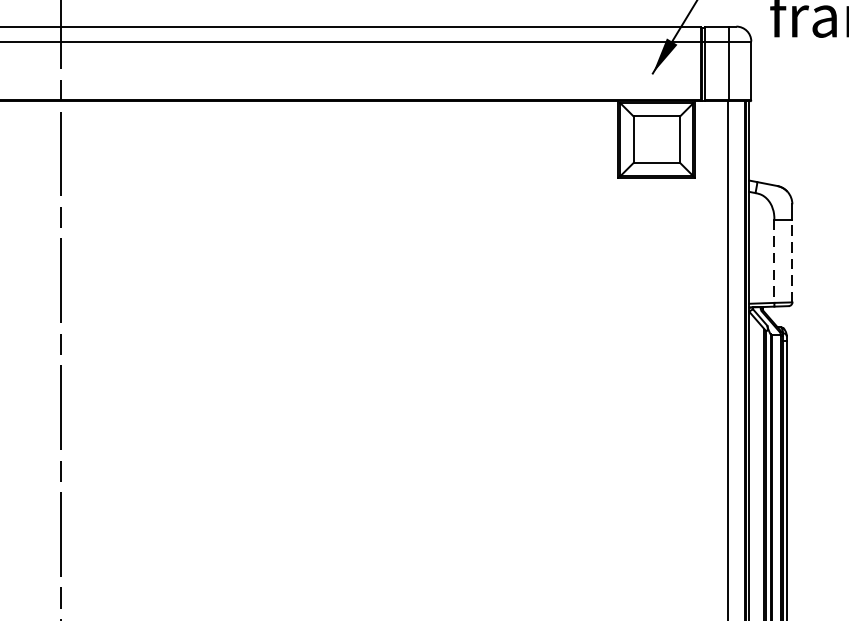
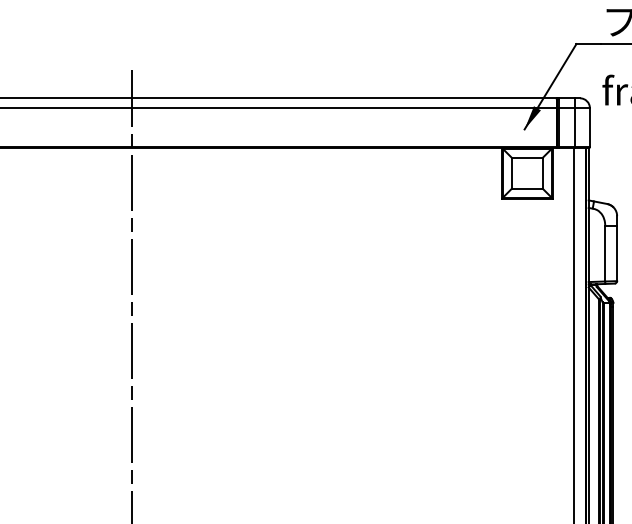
line: (774, 260) -> (605, 253), dashed -> solid
line: (792, 260) -> (617, 253), dashed -> solid

